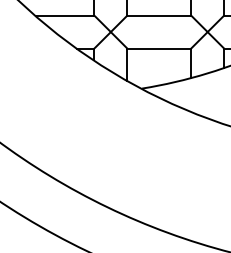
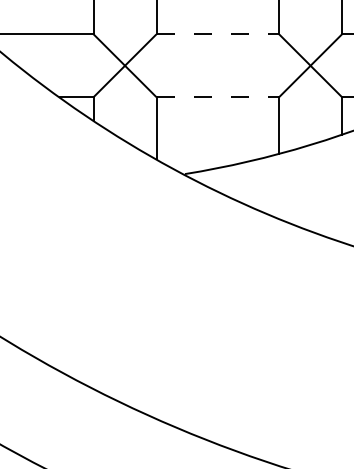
line: (159, 15) -> (218, 33), solid -> dashed
line: (159, 48) -> (218, 97), solid -> dashed

